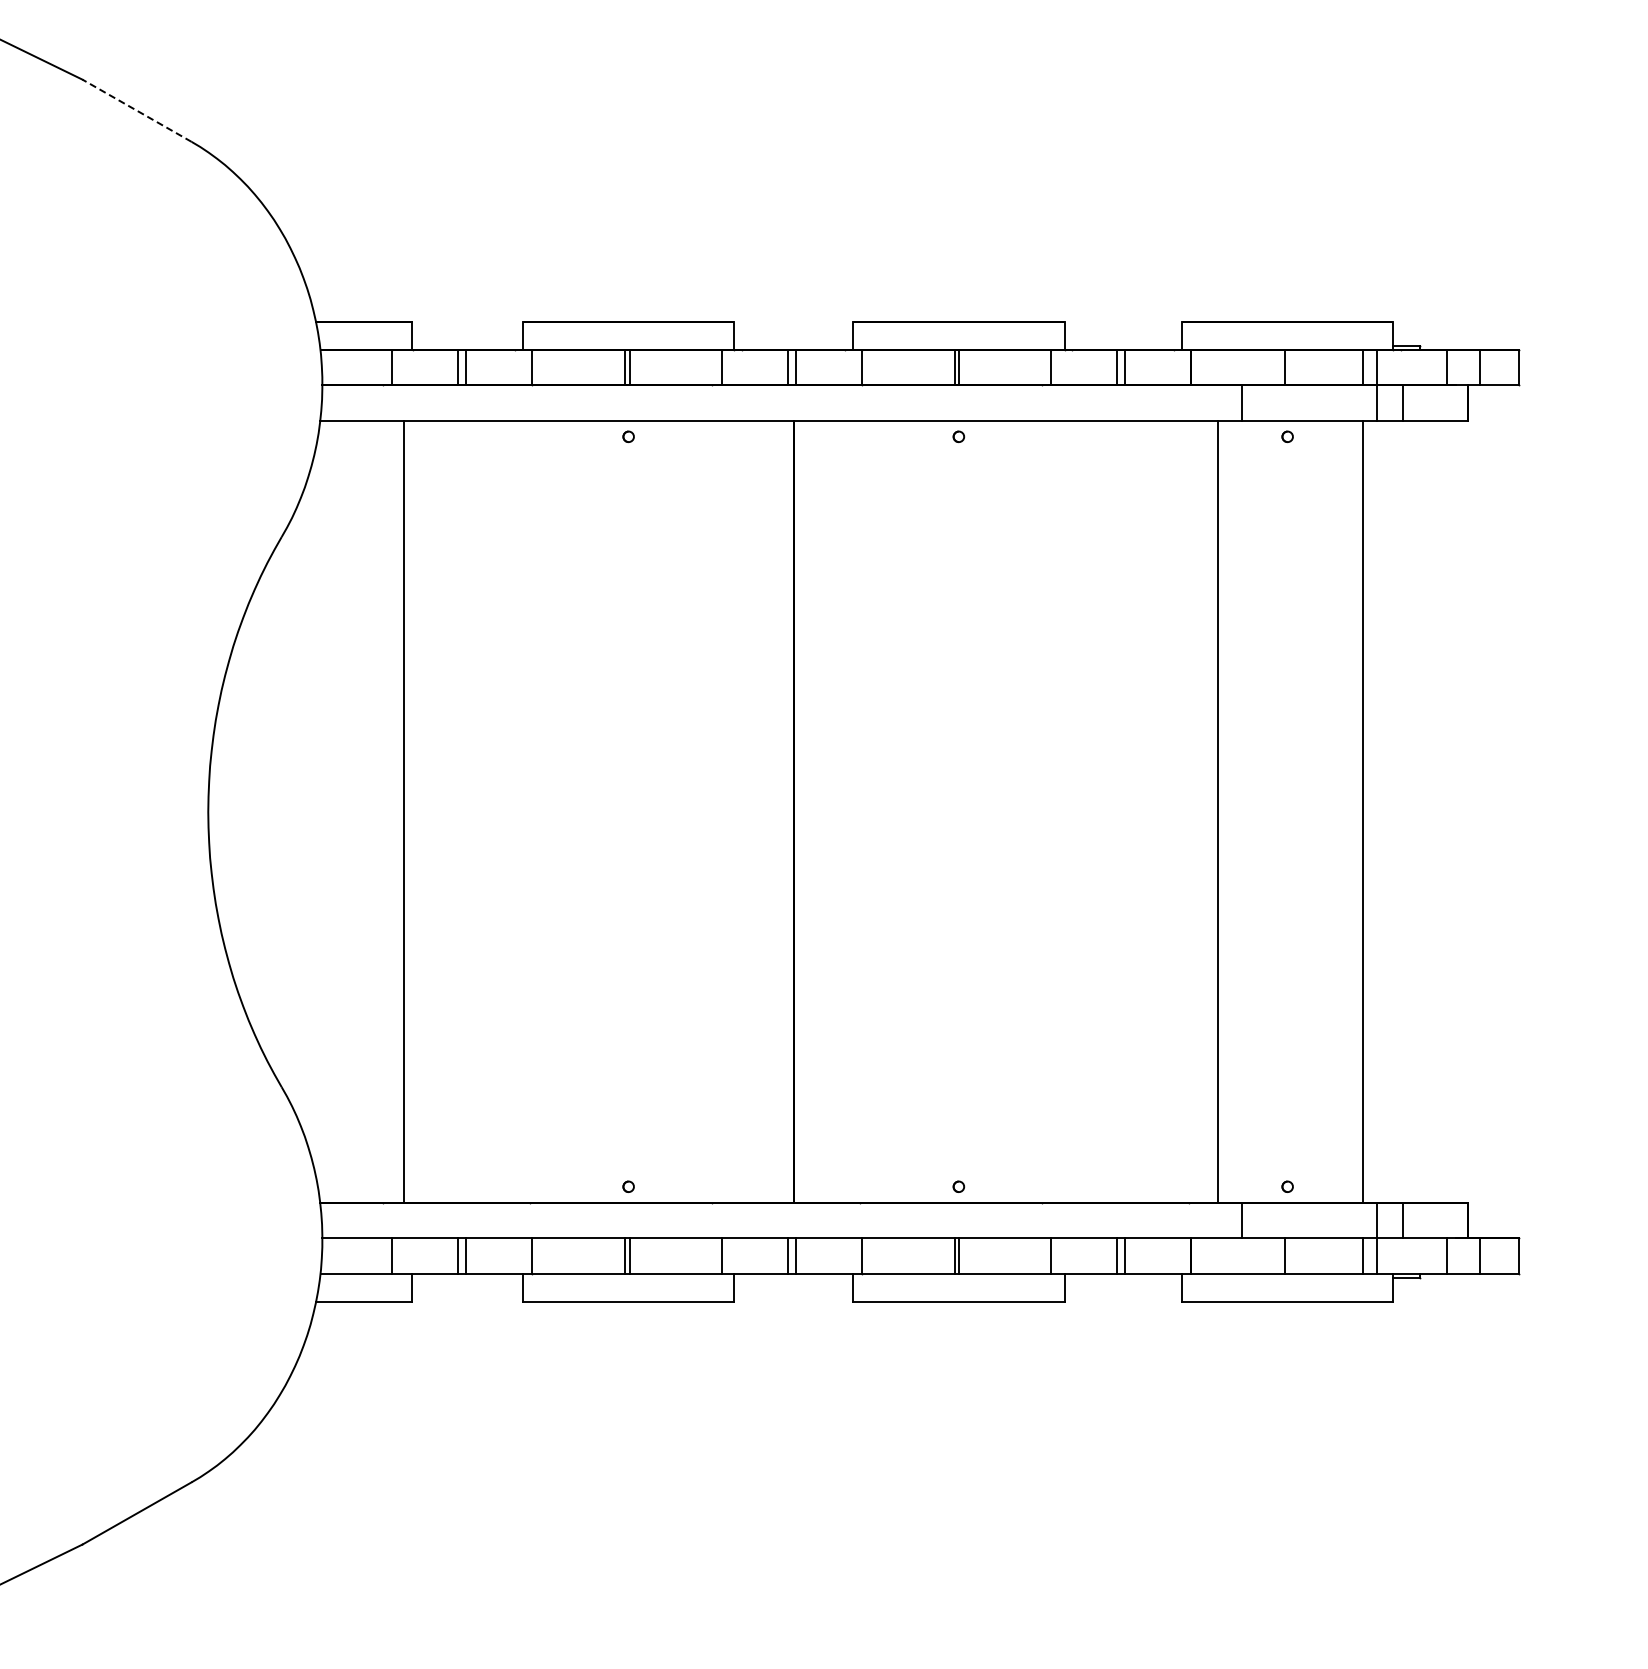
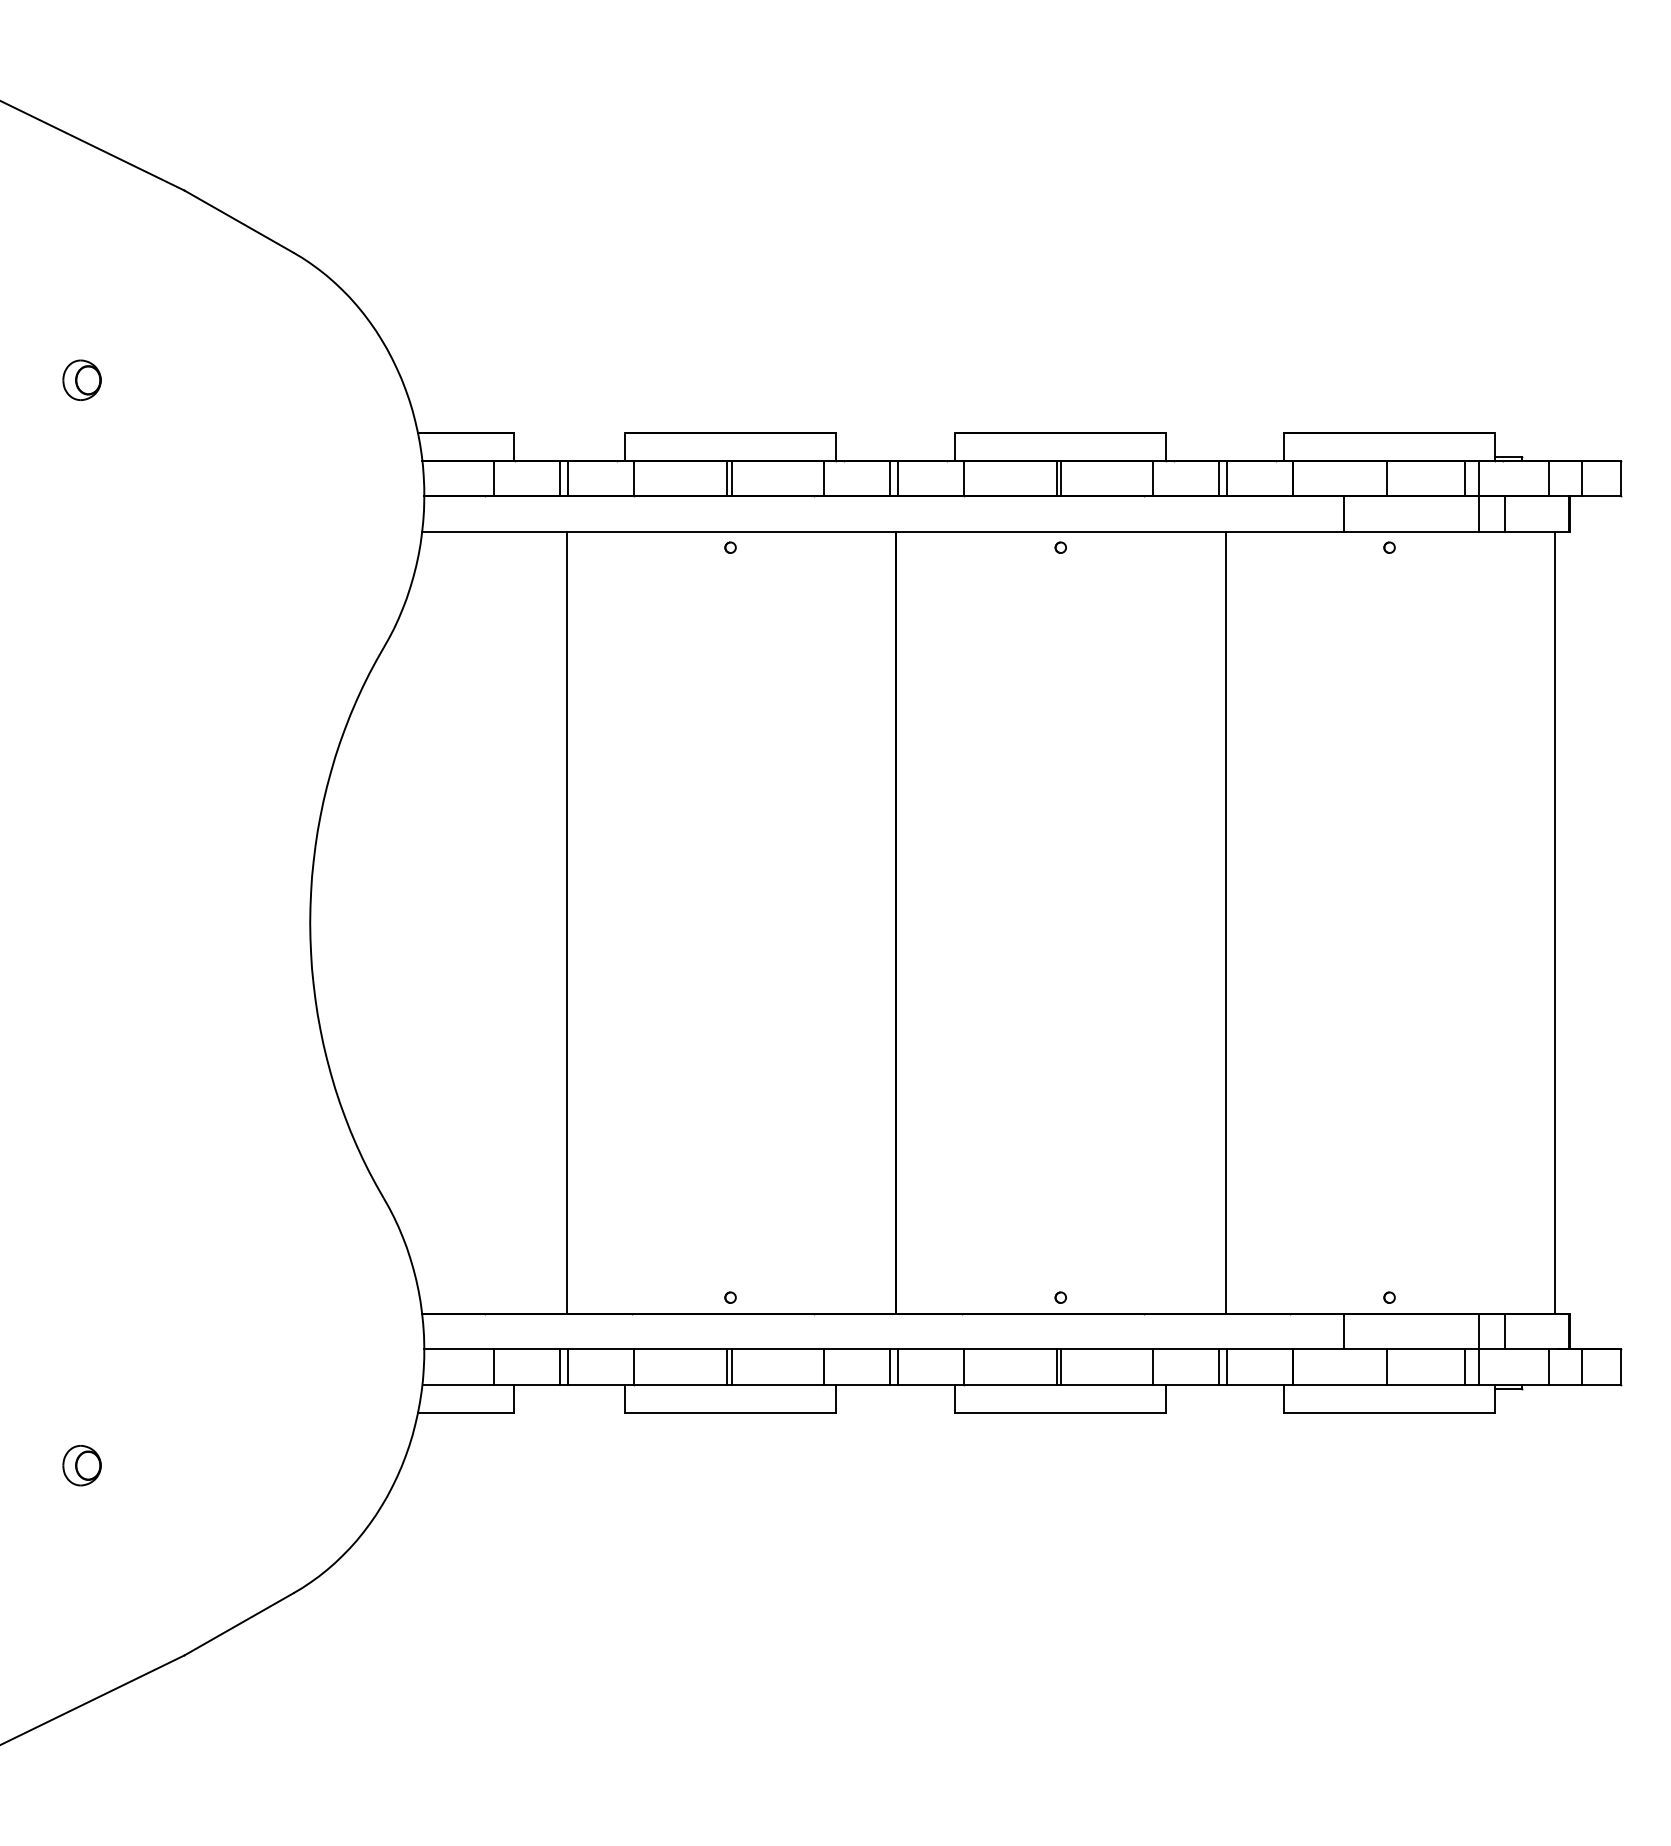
line: (137, 110) -> (239, 221), dashed -> solid
line: (403, 811) -> (566, 922), moved
line: (1217, 811) -> (1225, 922), moved
line: (1362, 811) -> (1554, 922), moved

